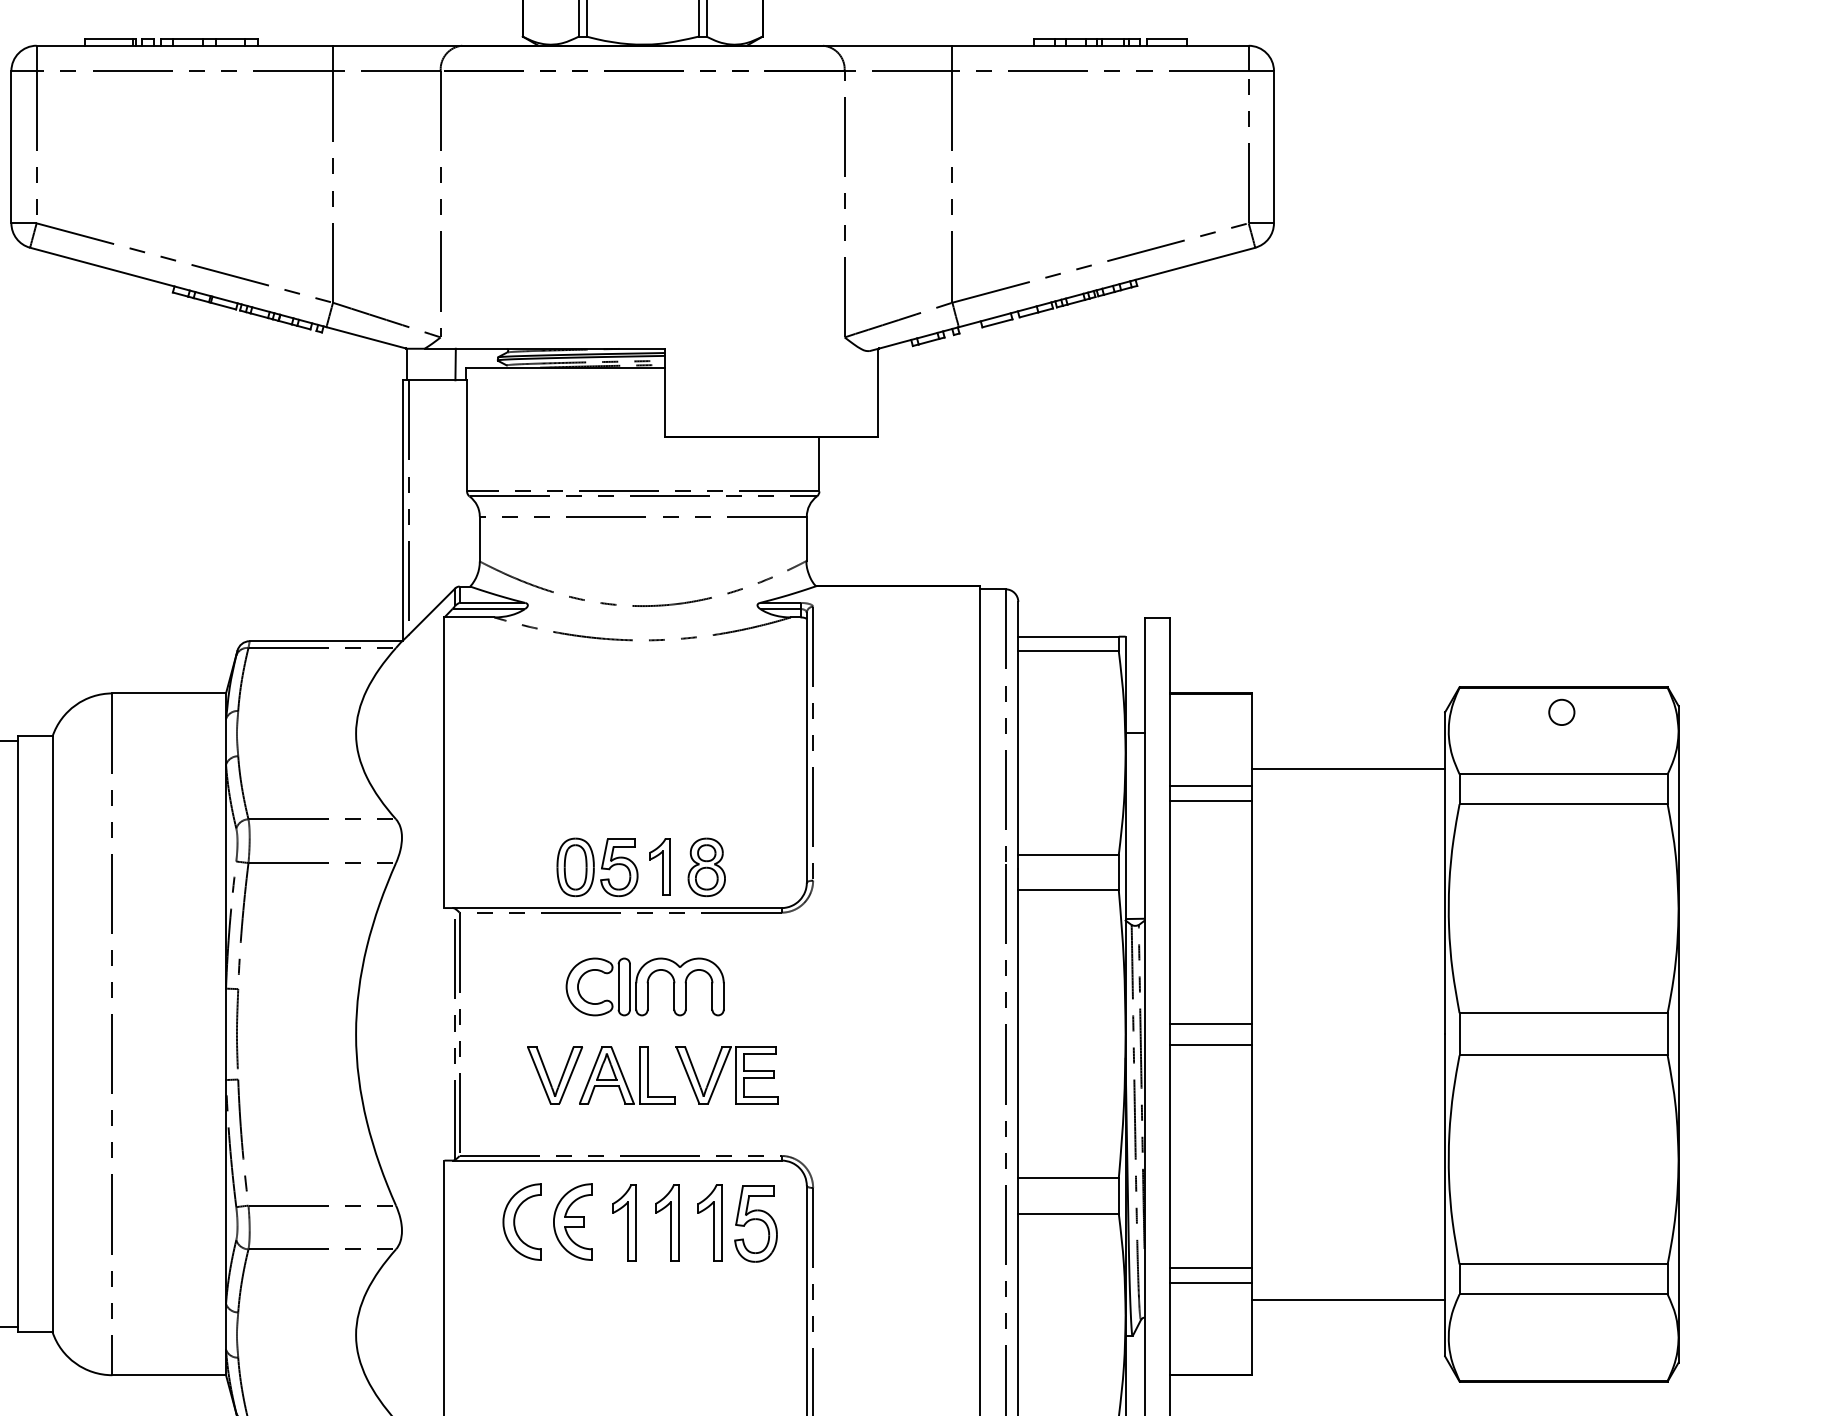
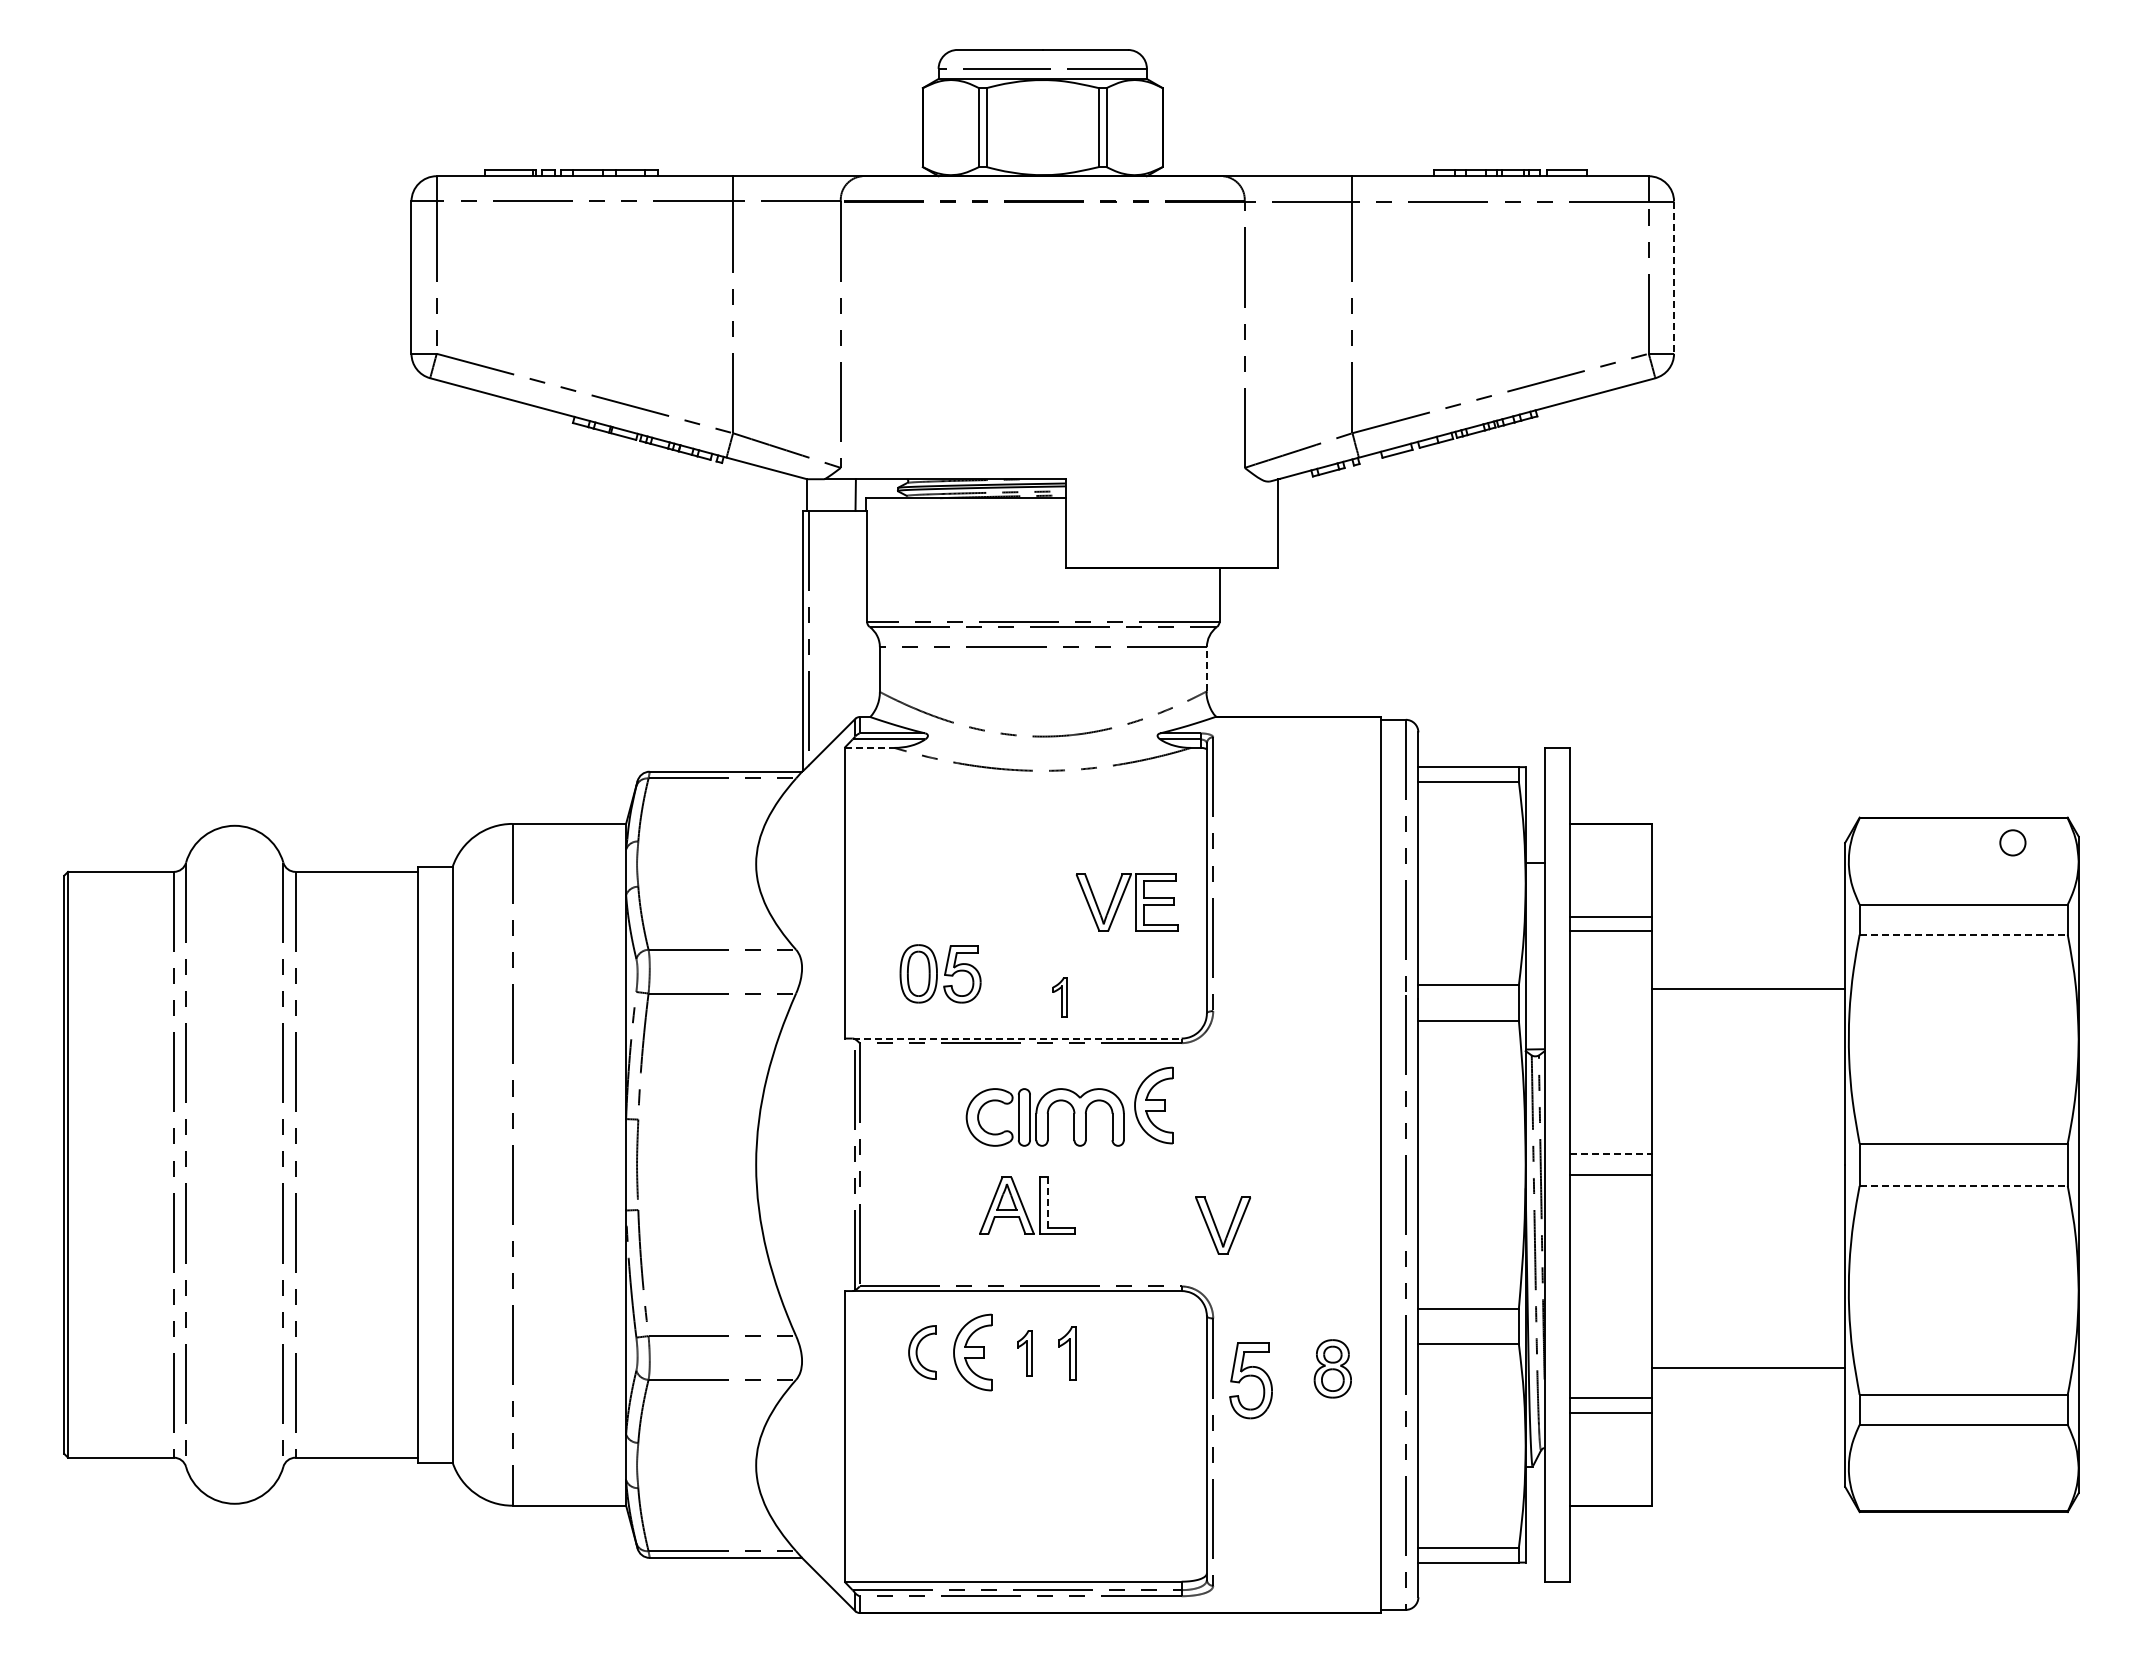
line: (1274, 148) -> (1674, 278), solid -> dashed
line: (806, 538) -> (1206, 668), solid -> dashed
line: (469, 617) -> (869, 747), solid -> dashed
circle: (1561, 712) -> (2012, 842), moved
line: (1348, 769) -> (1748, 988), moved
line: (1564, 804) -> (1964, 934), solid -> dashed
part: (597, 867) -> (940, 973), moved
part: (659, 867) -> (1059, 997), size x0.7
part: (706, 867) -> (1332, 1368), moved
line: (617, 908) -> (1017, 1038), solid -> dashed
part: (753, 975) -> (1153, 1105), added
line: (1211, 1024) -> (1611, 1154), solid -> dashed
line: (1564, 1055) -> (1964, 1185), solid -> dashed
line: (648, 1073) -> (1048, 1203), solid -> dashed
part: (721, 1074) -> (1121, 901), moved
part: (554, 1075) -> (1222, 1225), moved
part: (521, 1222) -> (921, 1352), size x0.7
part: (624, 1223) -> (1024, 1353), size x0.6
part: (667, 1223) -> (1067, 1353), size x0.7
part: (709, 1223) -> (1109, 1353), removed
part: (755, 1224) -> (1250, 1380), moved
line: (1348, 1300) -> (1748, 1368), moved

